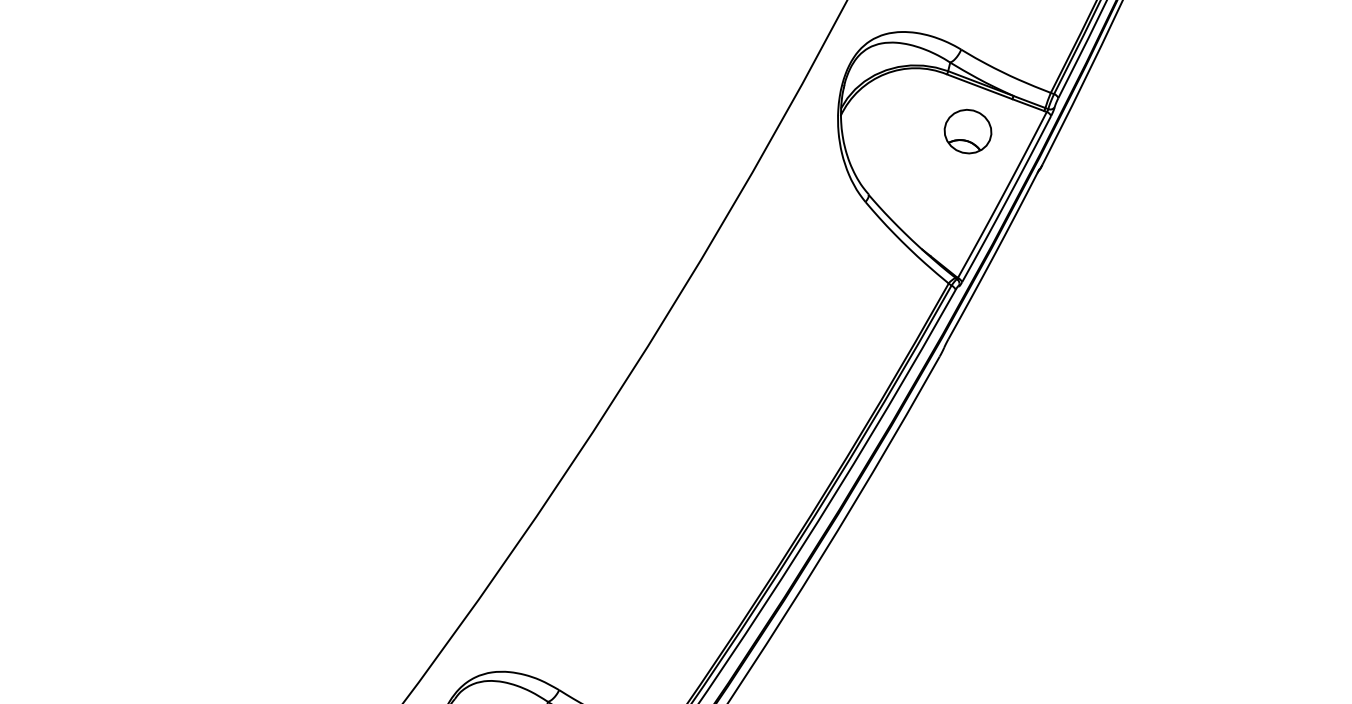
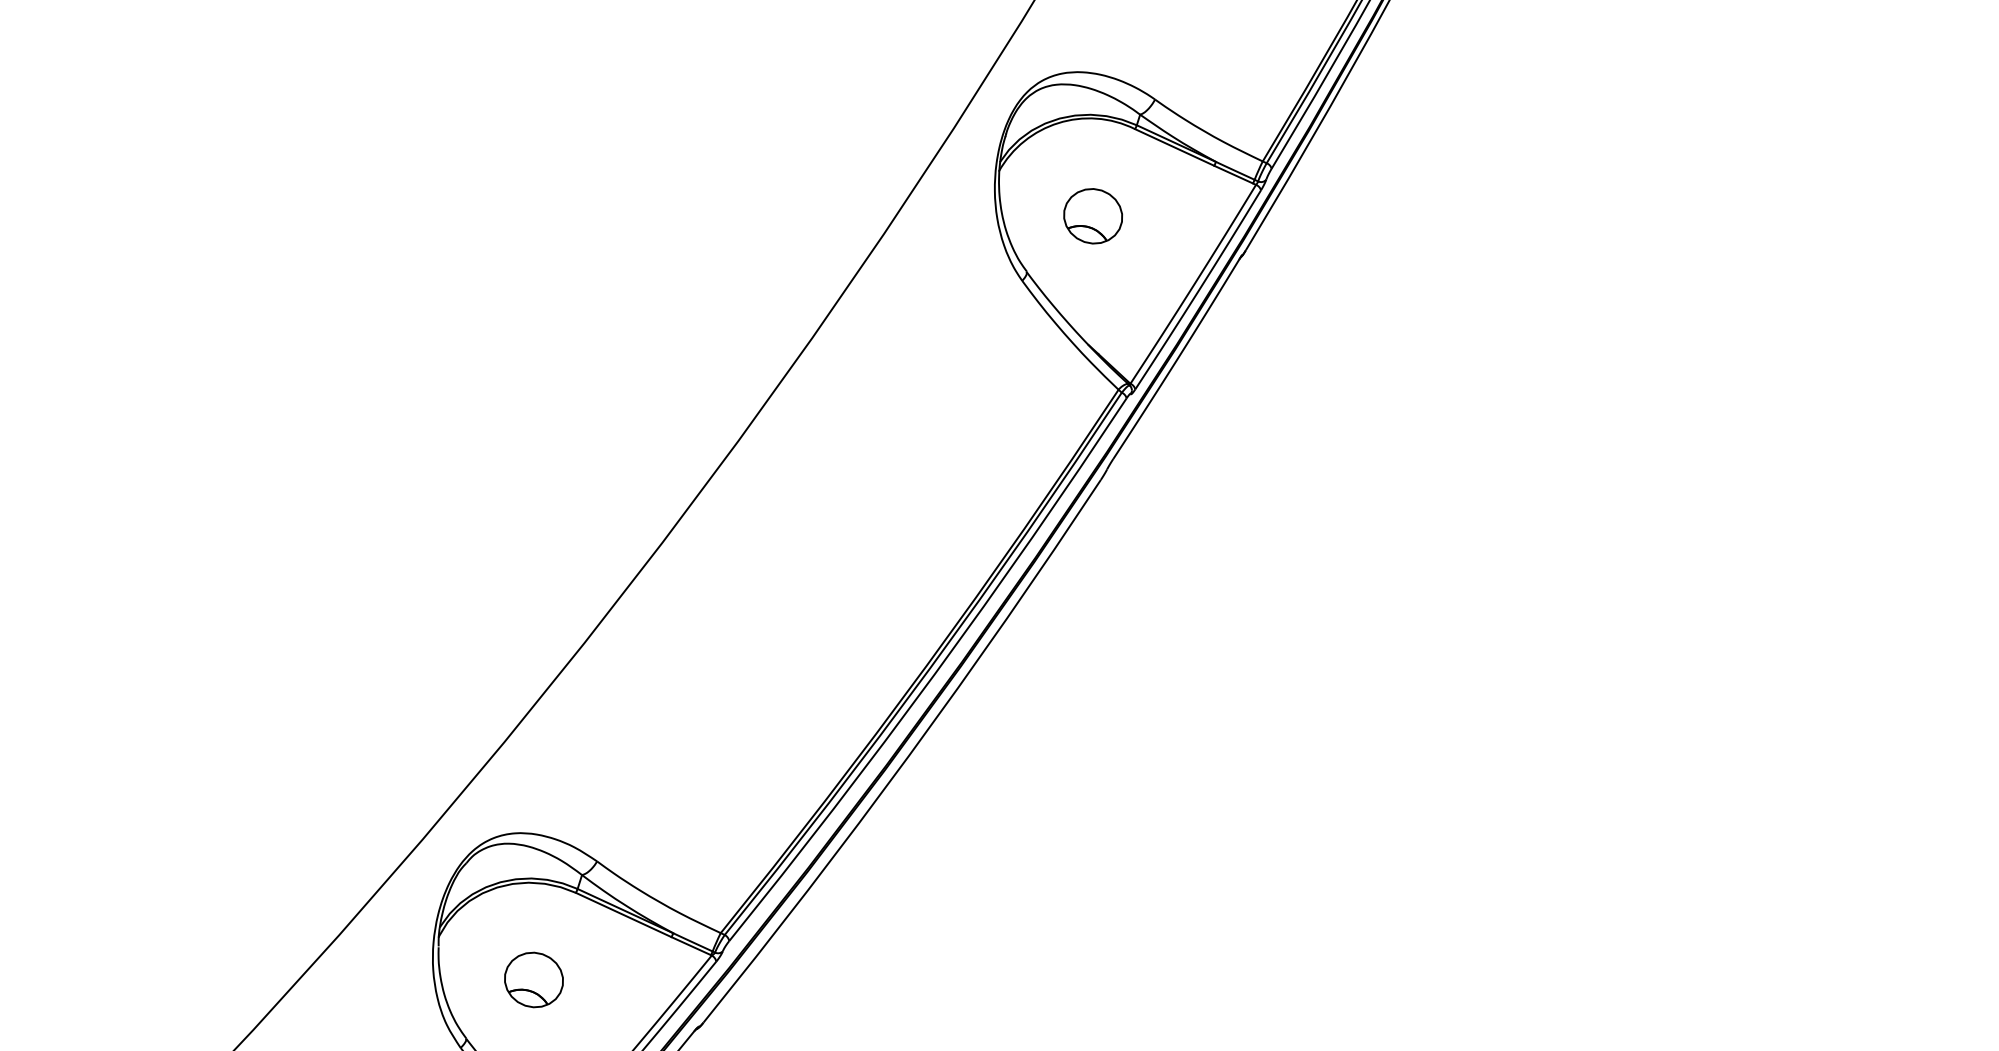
part: (967, 131) -> (1092, 216), moved

